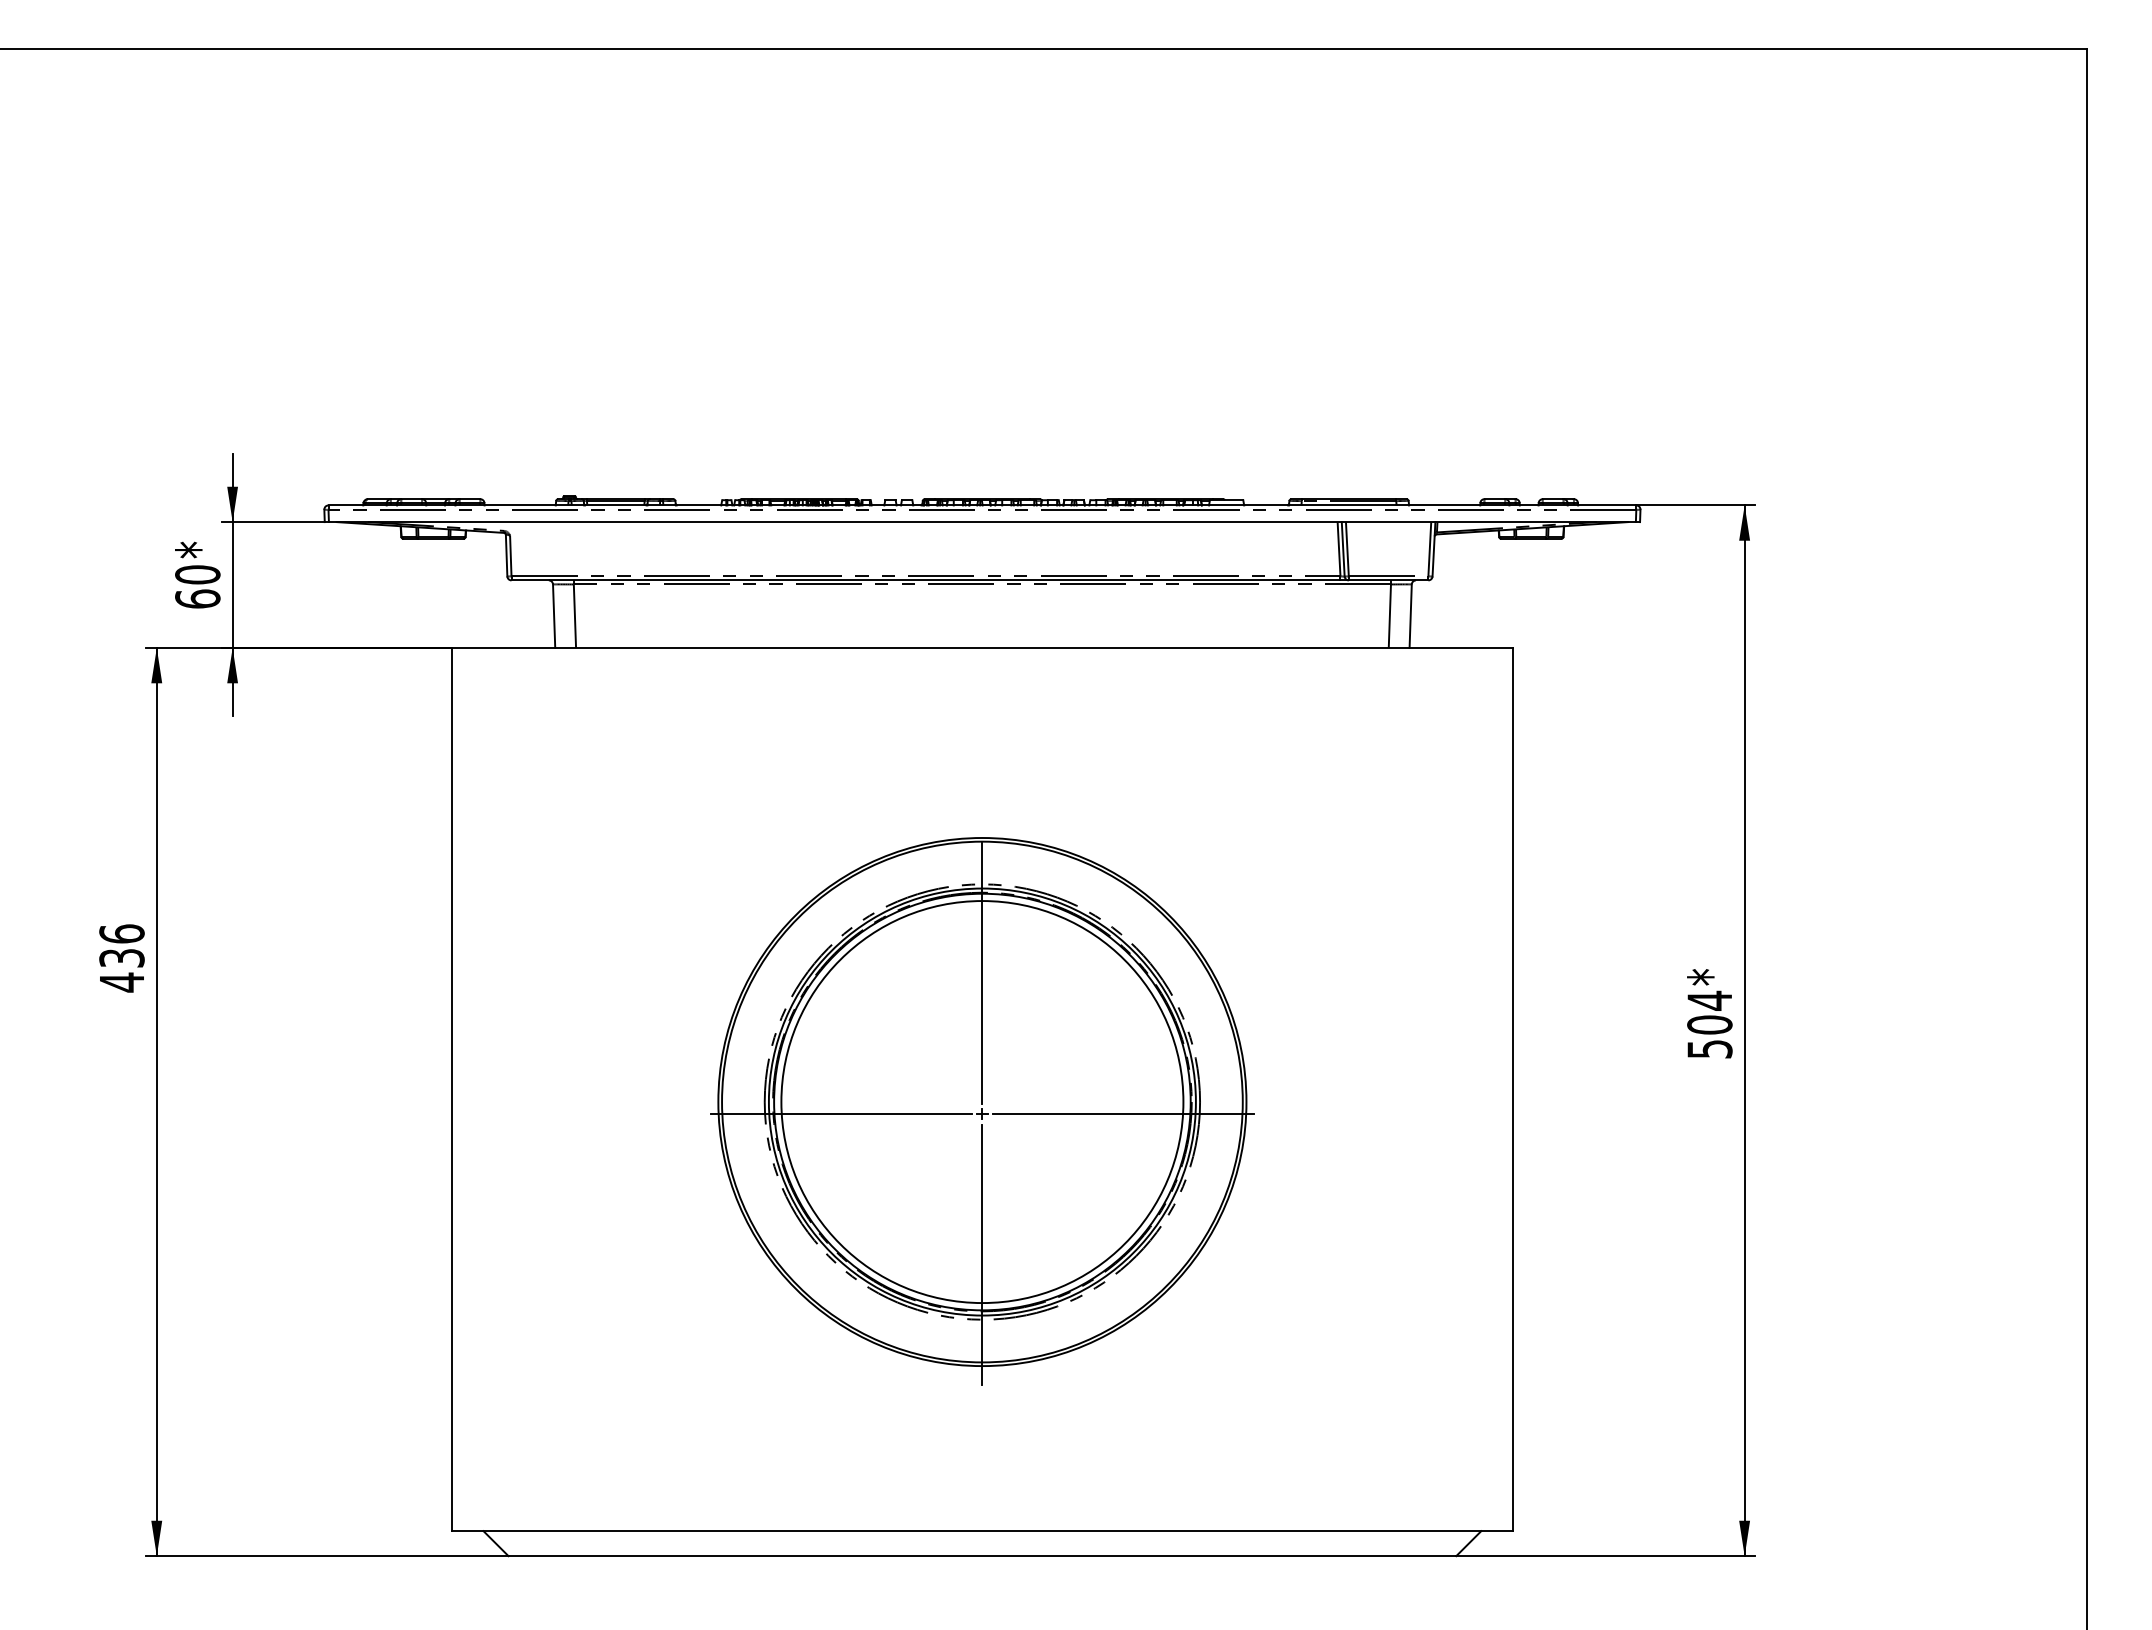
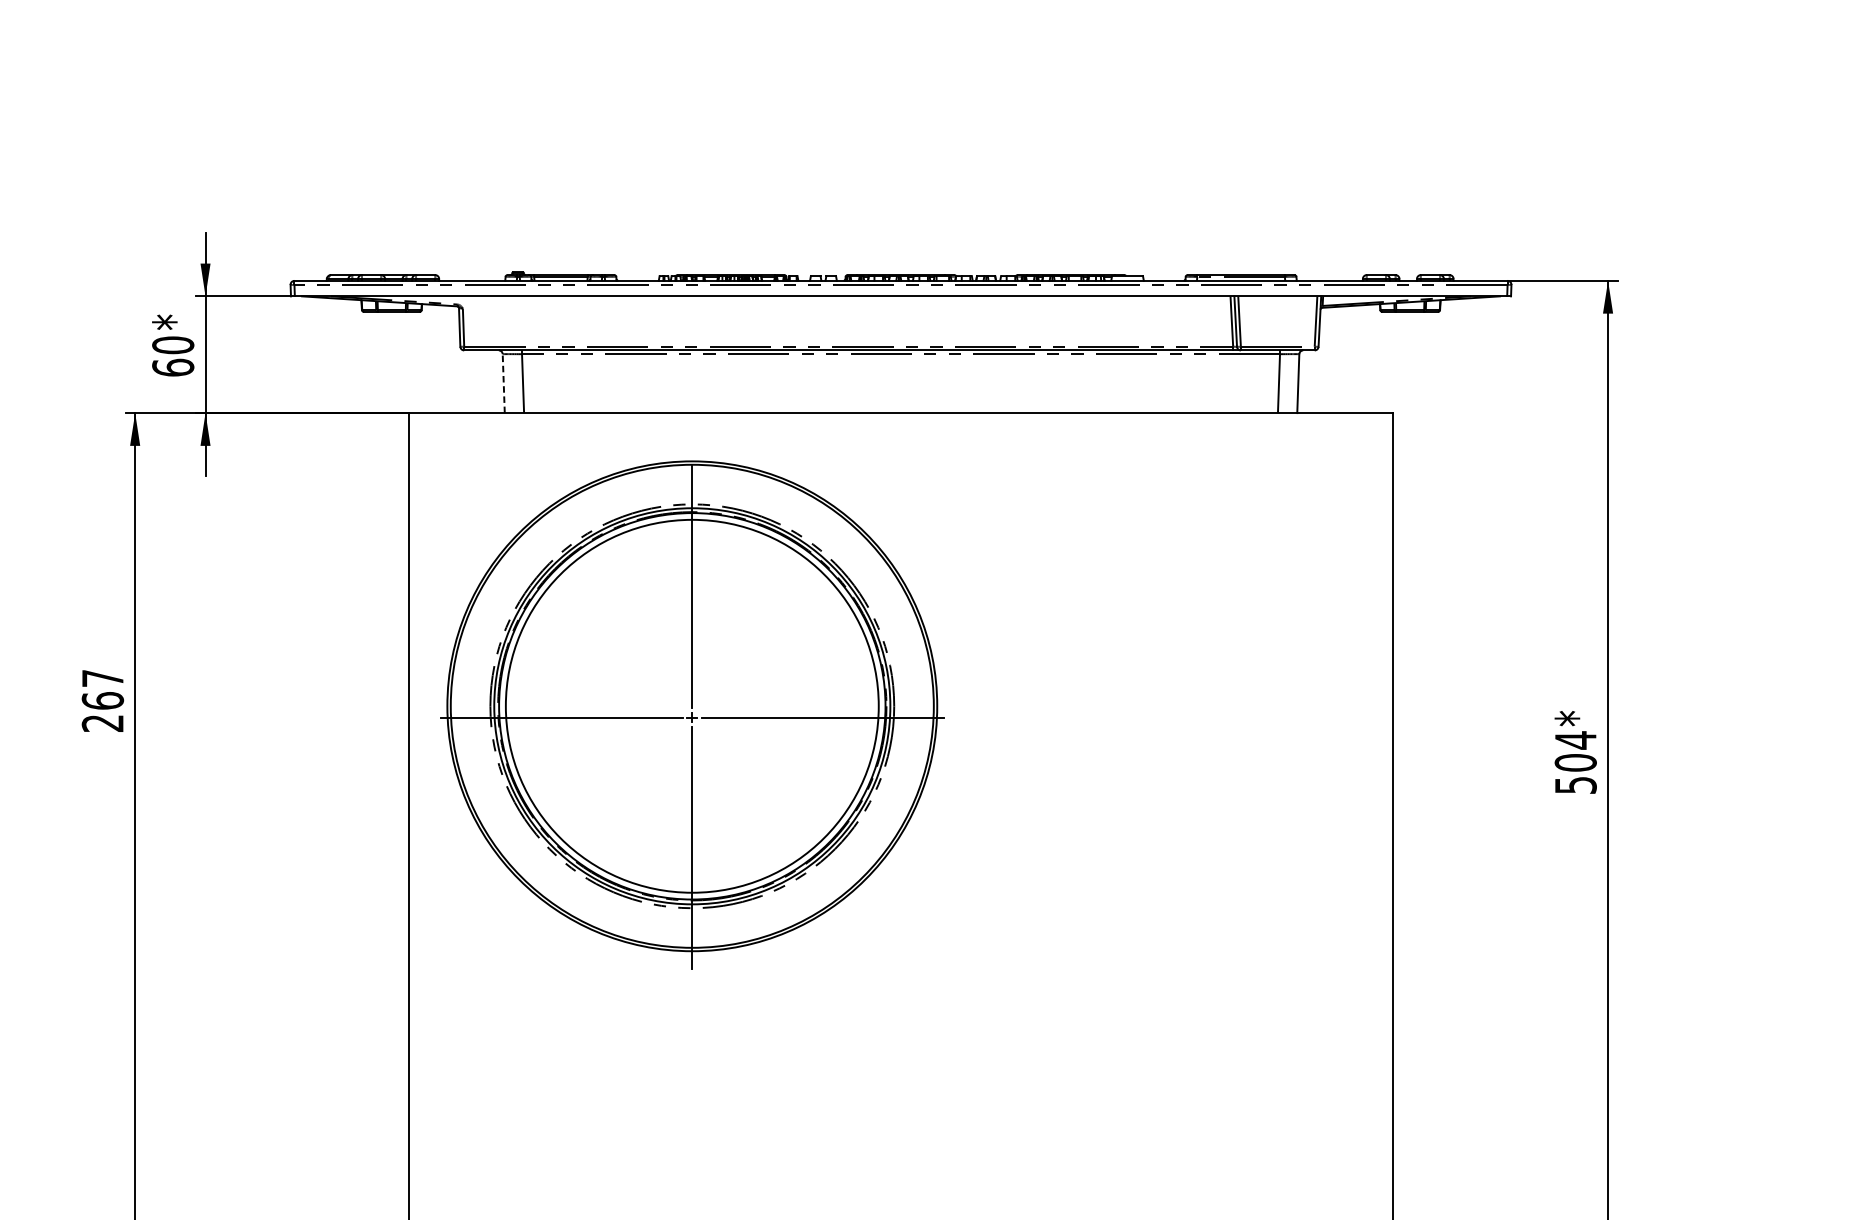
line: (554, 616) -> (504, 383), solid -> dashed
text: (121, 958) -> (102, 701), 436 -> 267
part: (982, 1111) -> (692, 715), moved

